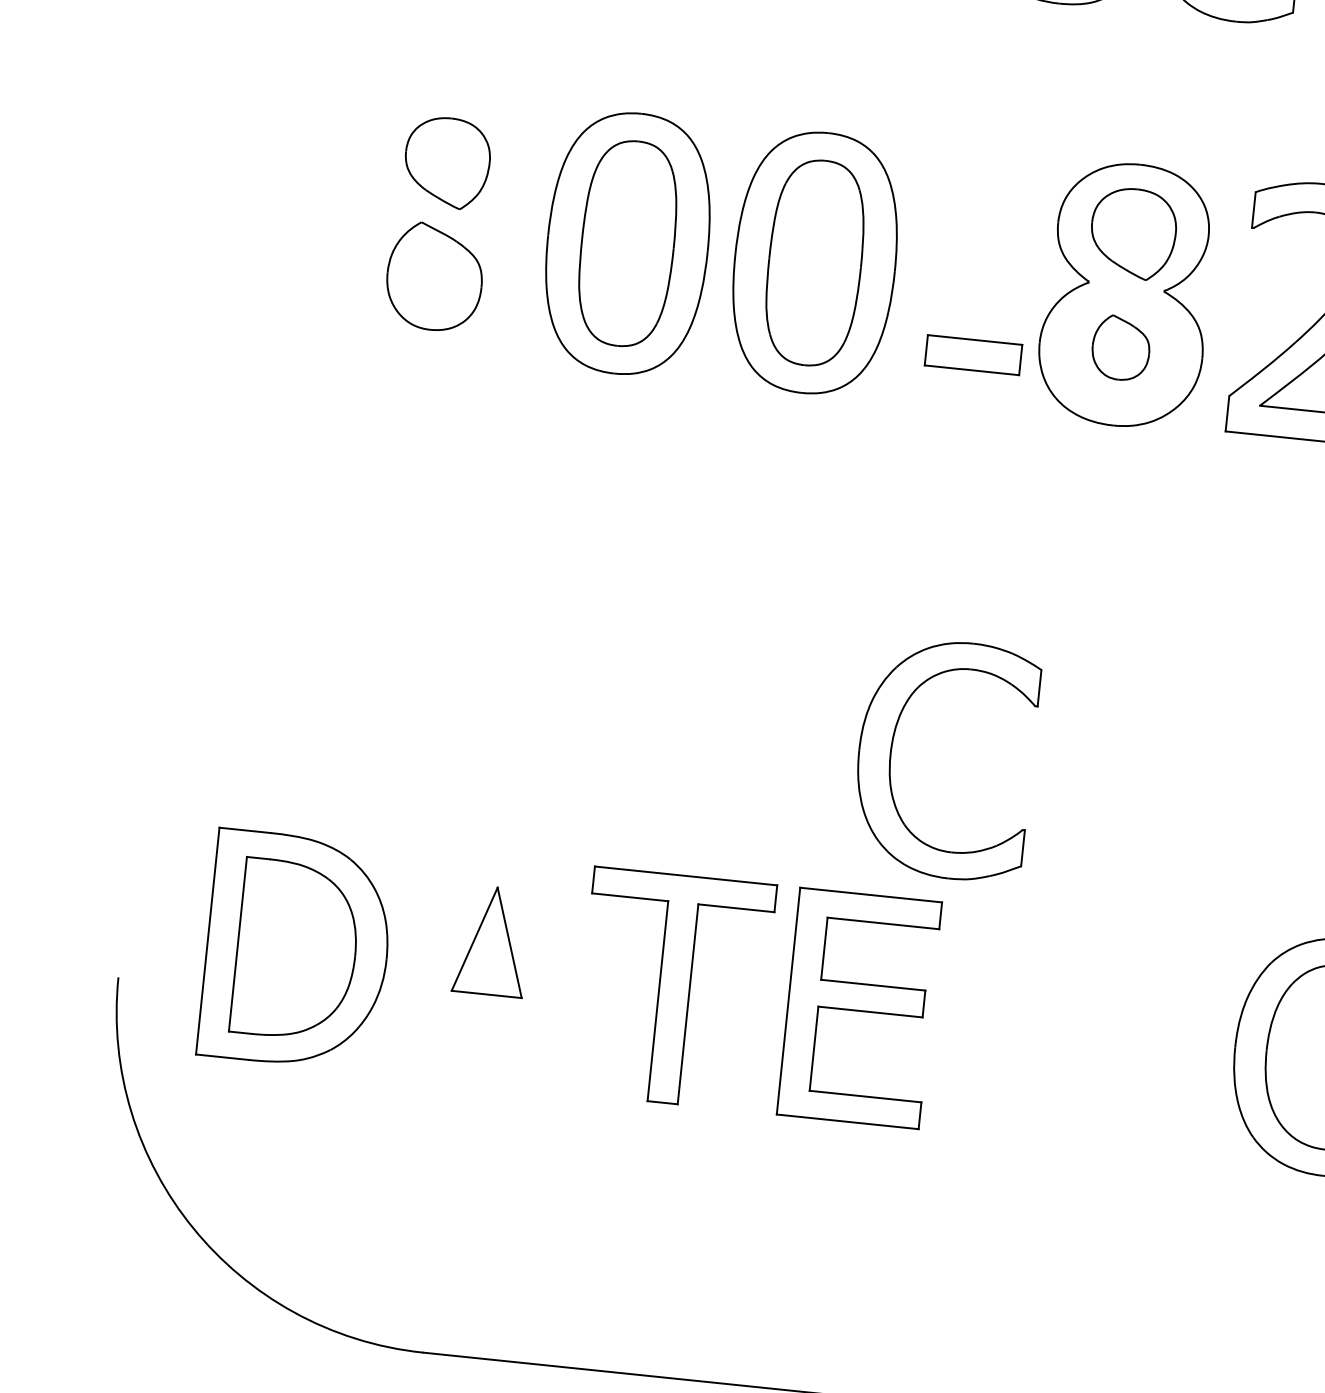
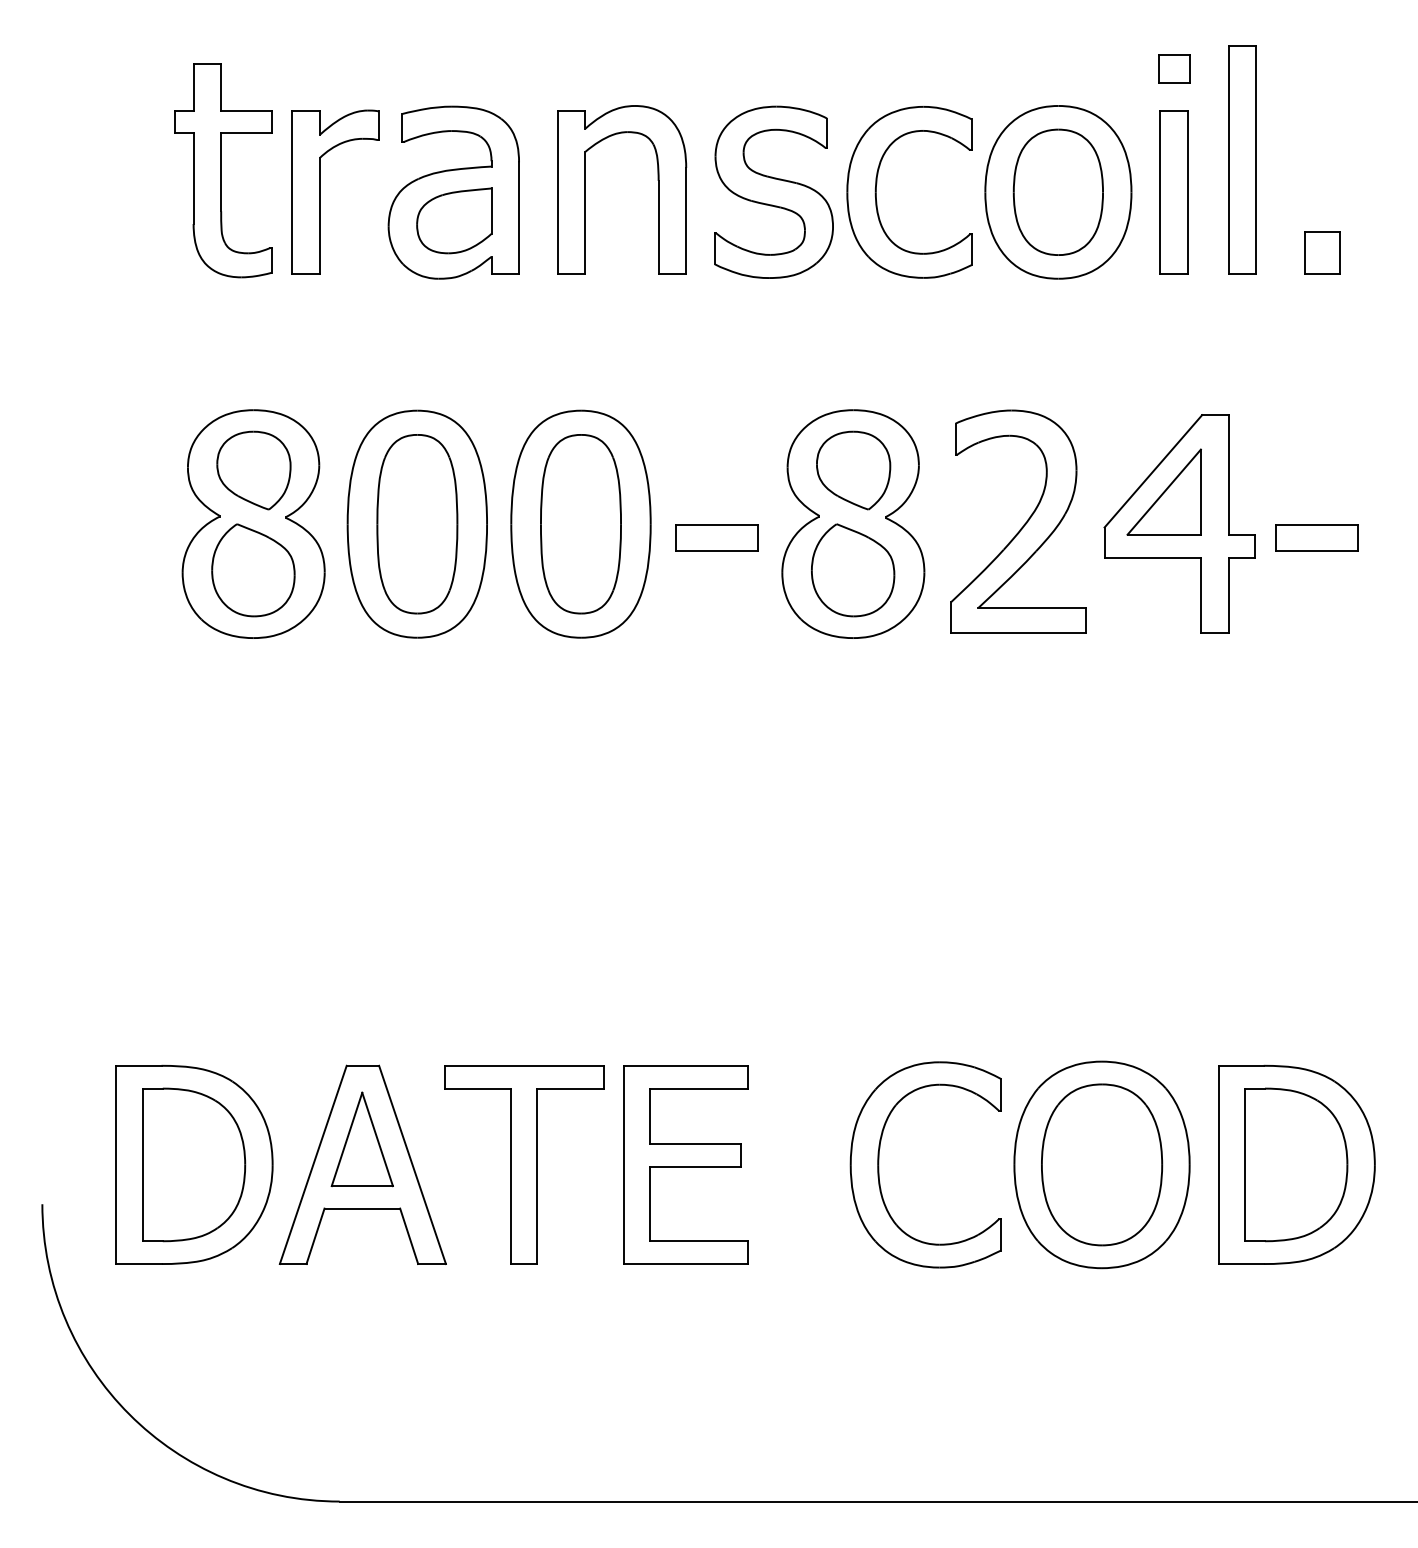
part: (440, 223) -> (253, 523), added
part: (1121, 348) -> (853, 570), size x1.67
part: (972, 354) -> (716, 537), moved
part: (892, 753) -> (879, 1164), moved
part: (489, 969) -> (362, 1164), added

